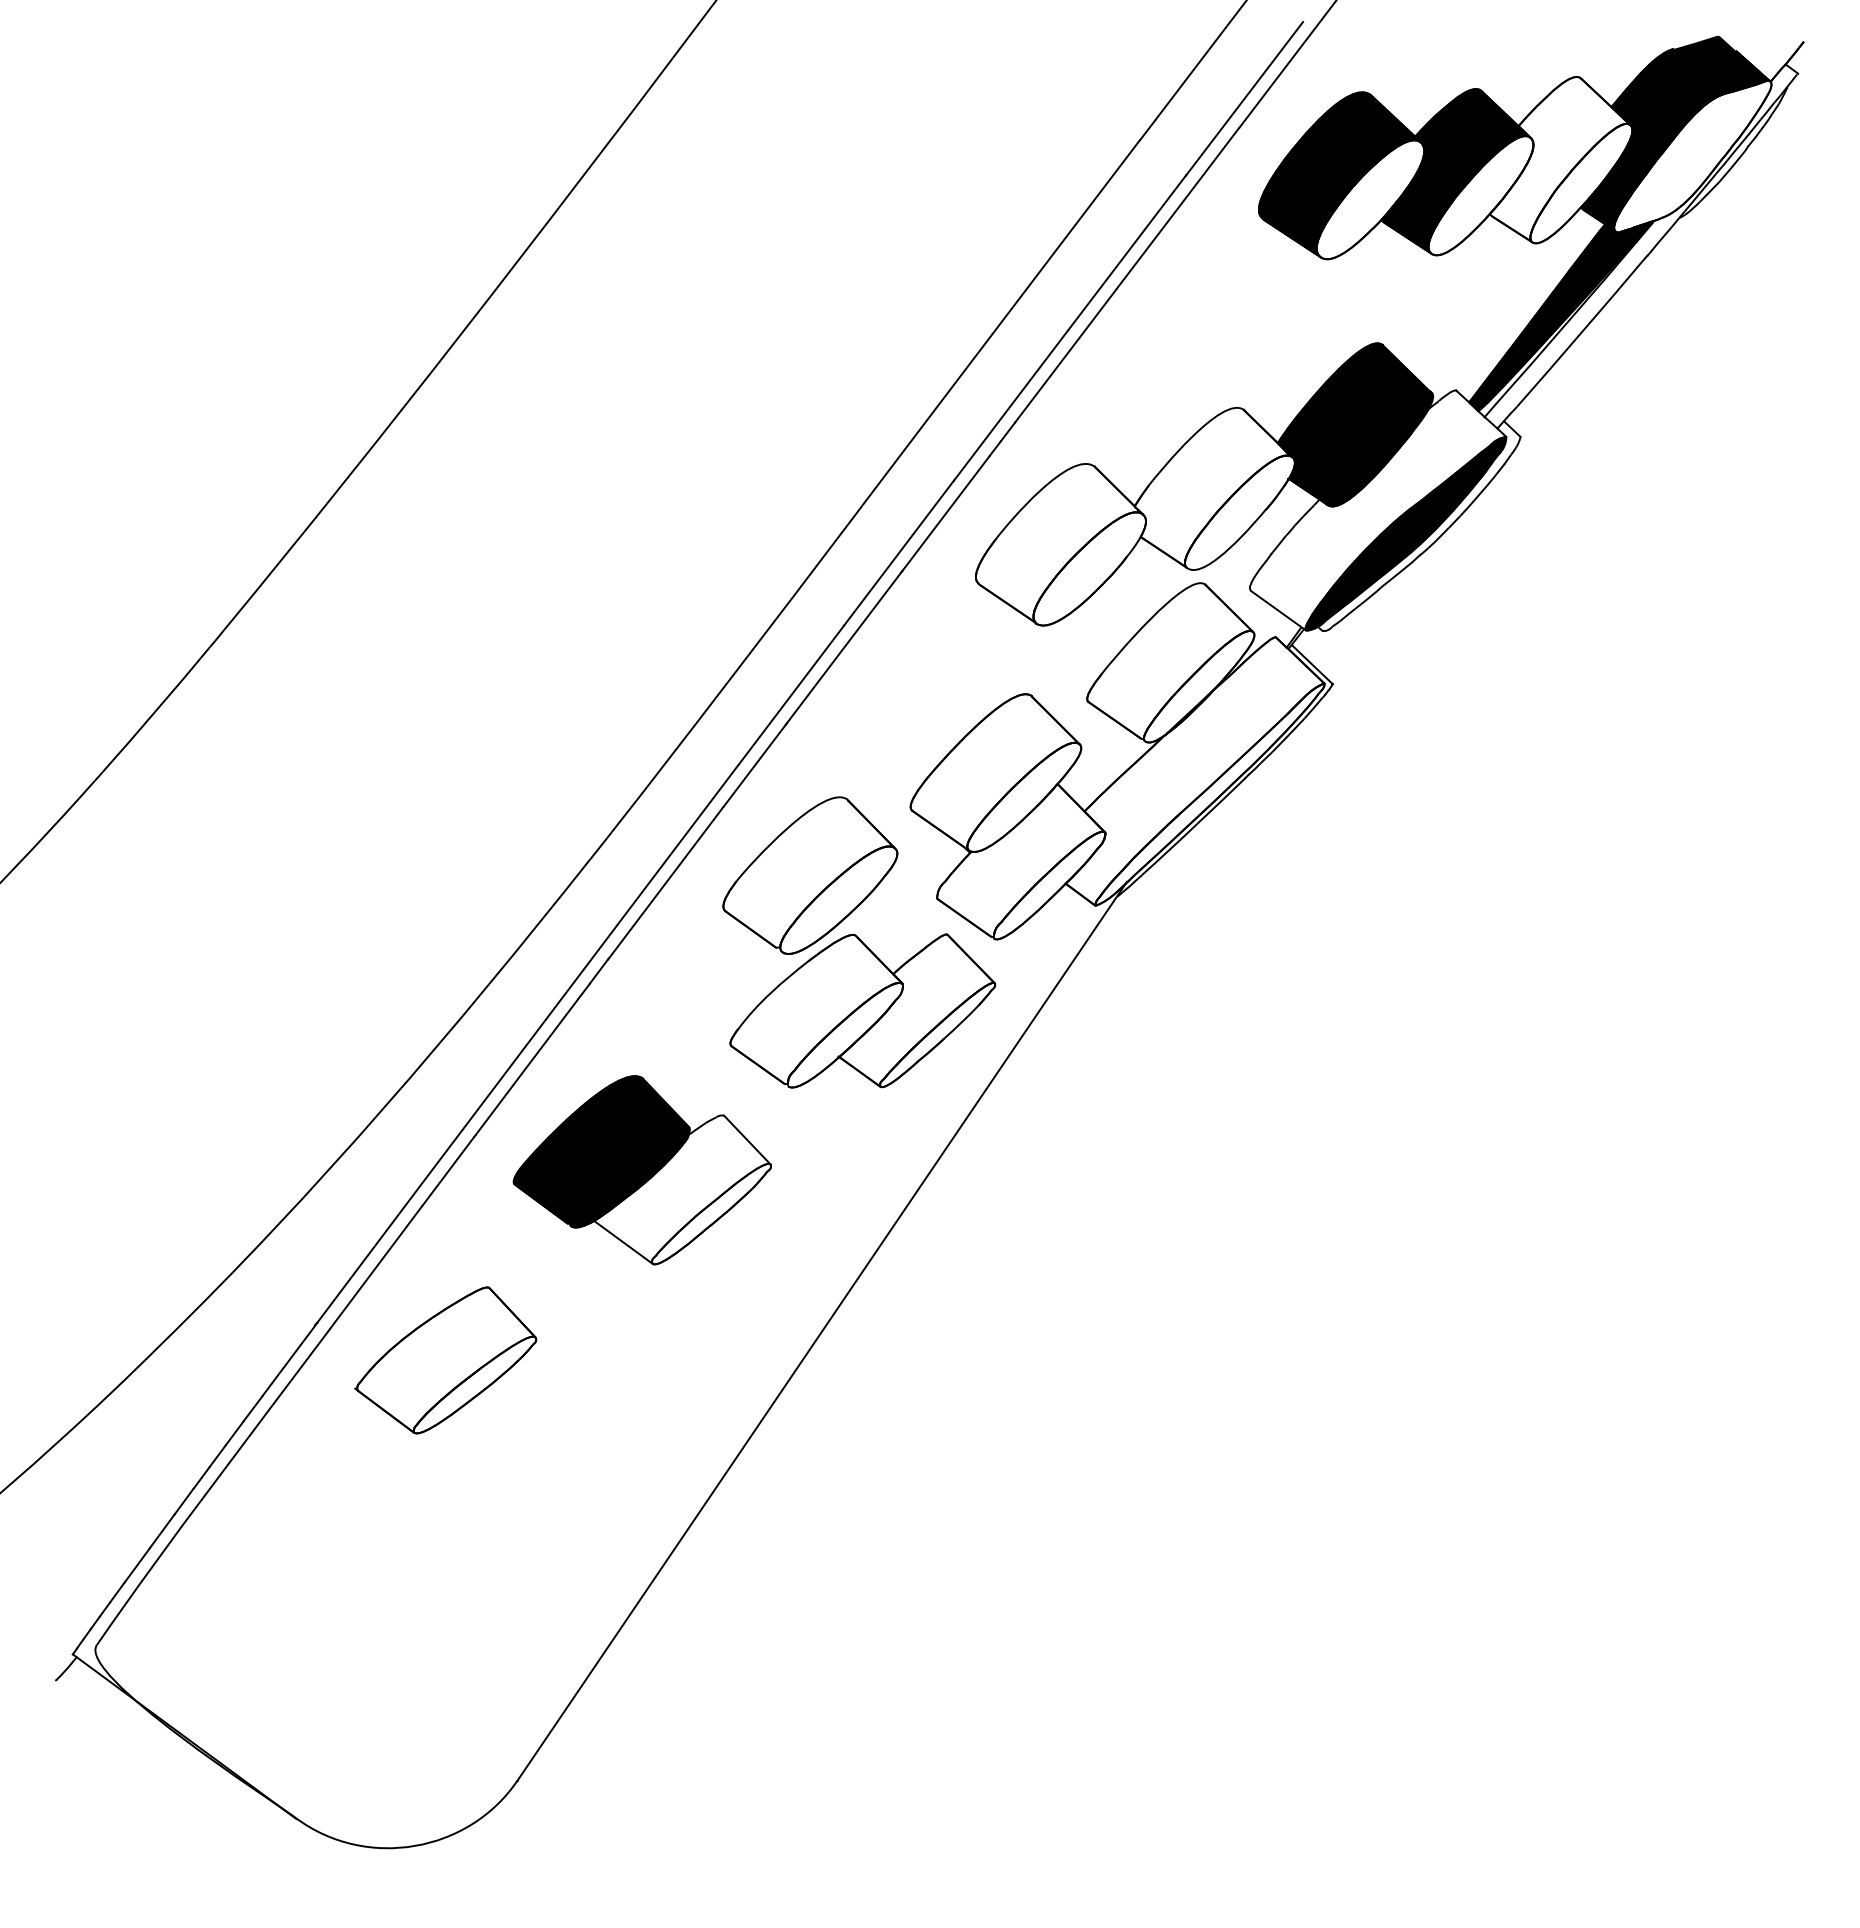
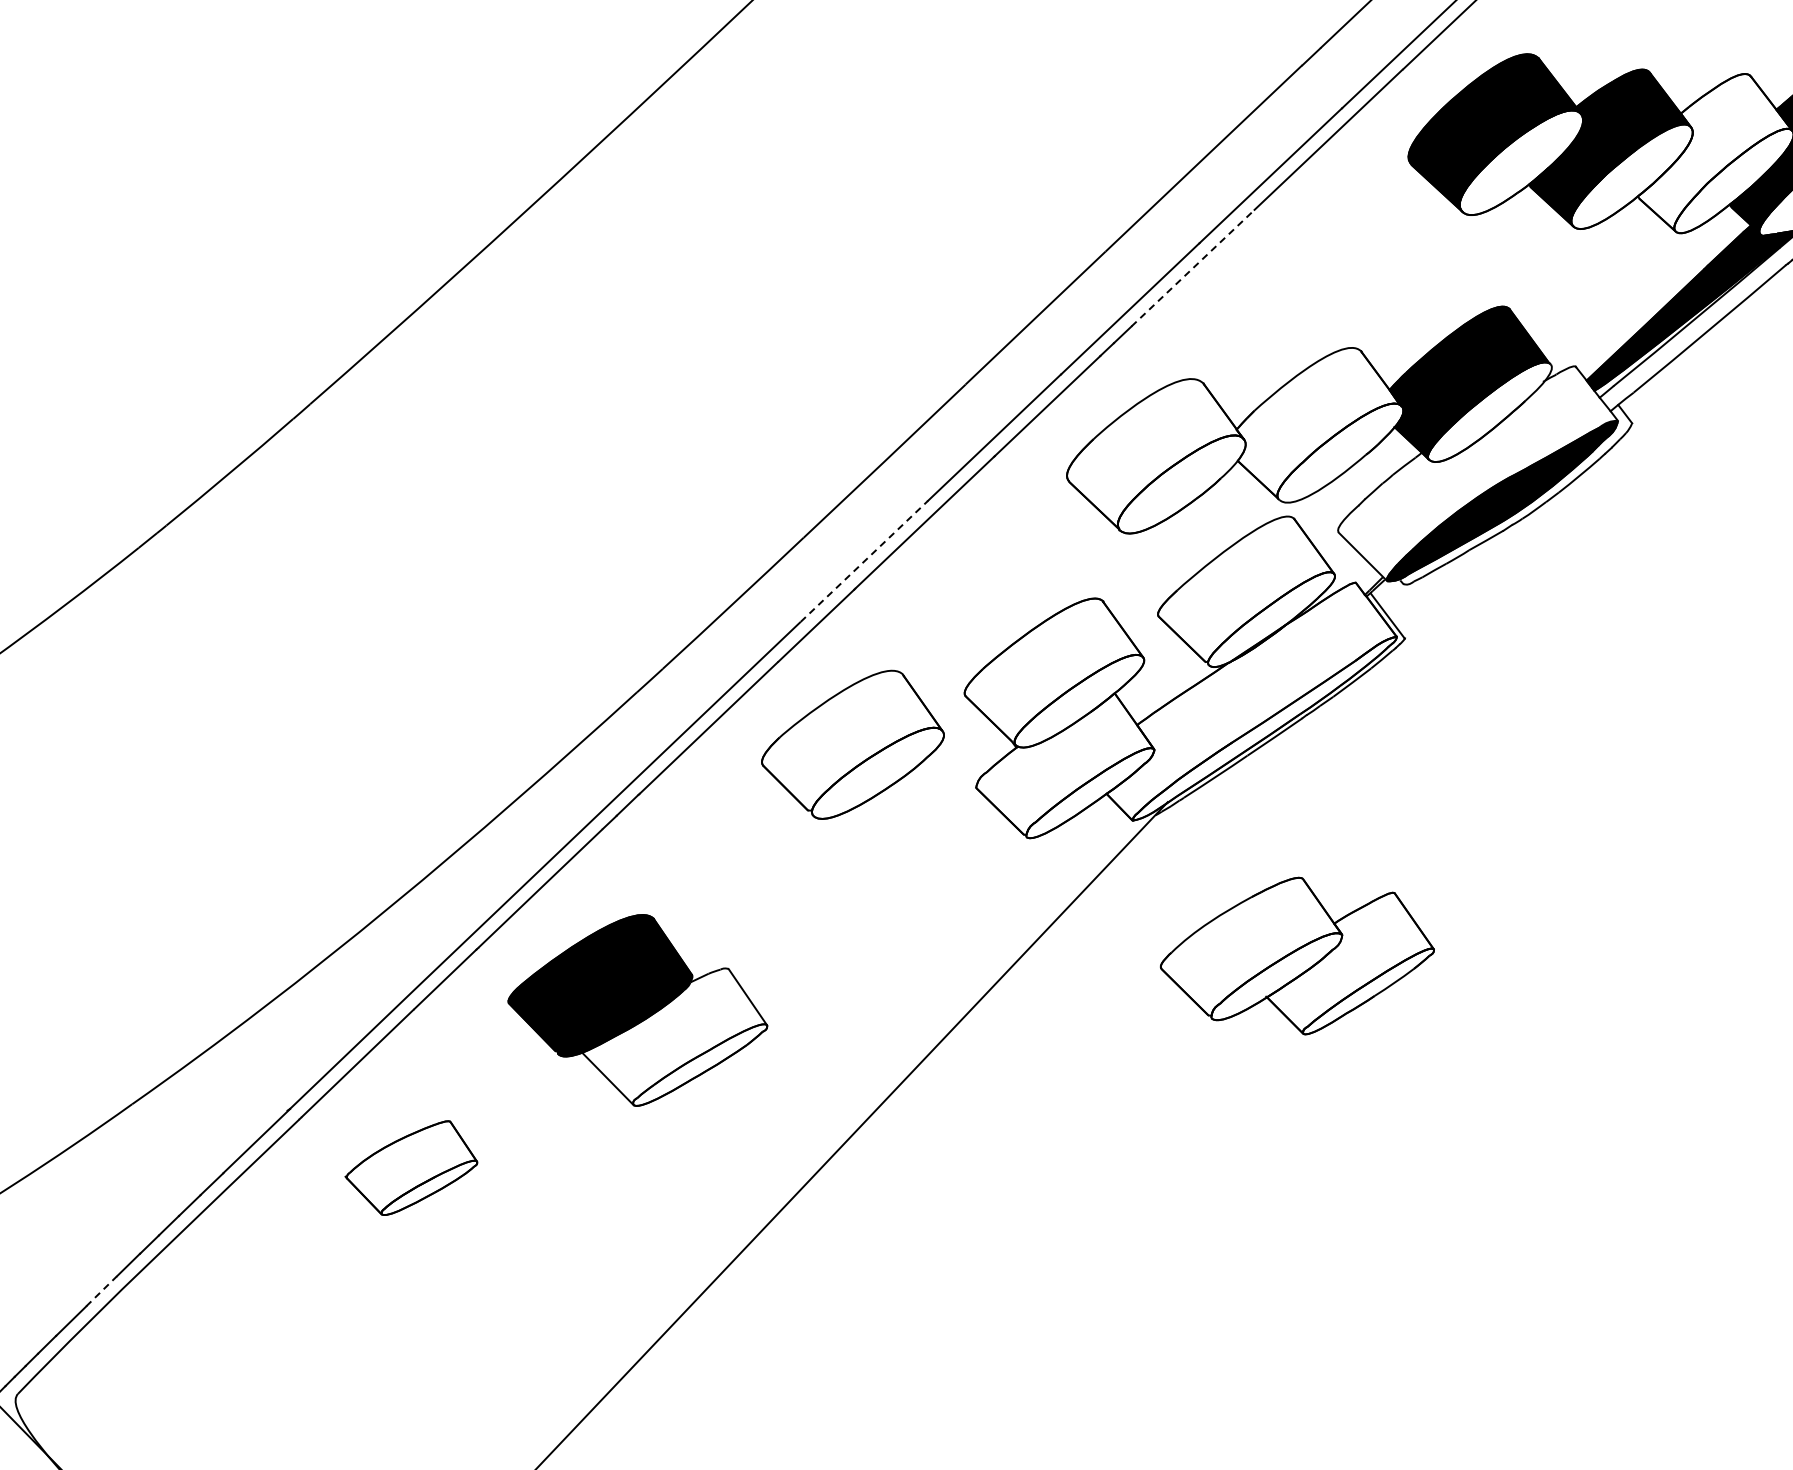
line: (1065, 355) -> (1192, 268), solid -> dashed
fill: (1379, 448) -> (1489, 411), removed
line: (791, 694) -> (864, 560), solid -> dashed
part: (862, 1010) -> (1297, 954), moved
part: (445, 1360) -> (411, 1167), size x0.7
line: (162, 1530) -> (102, 1290), solid -> dashed

